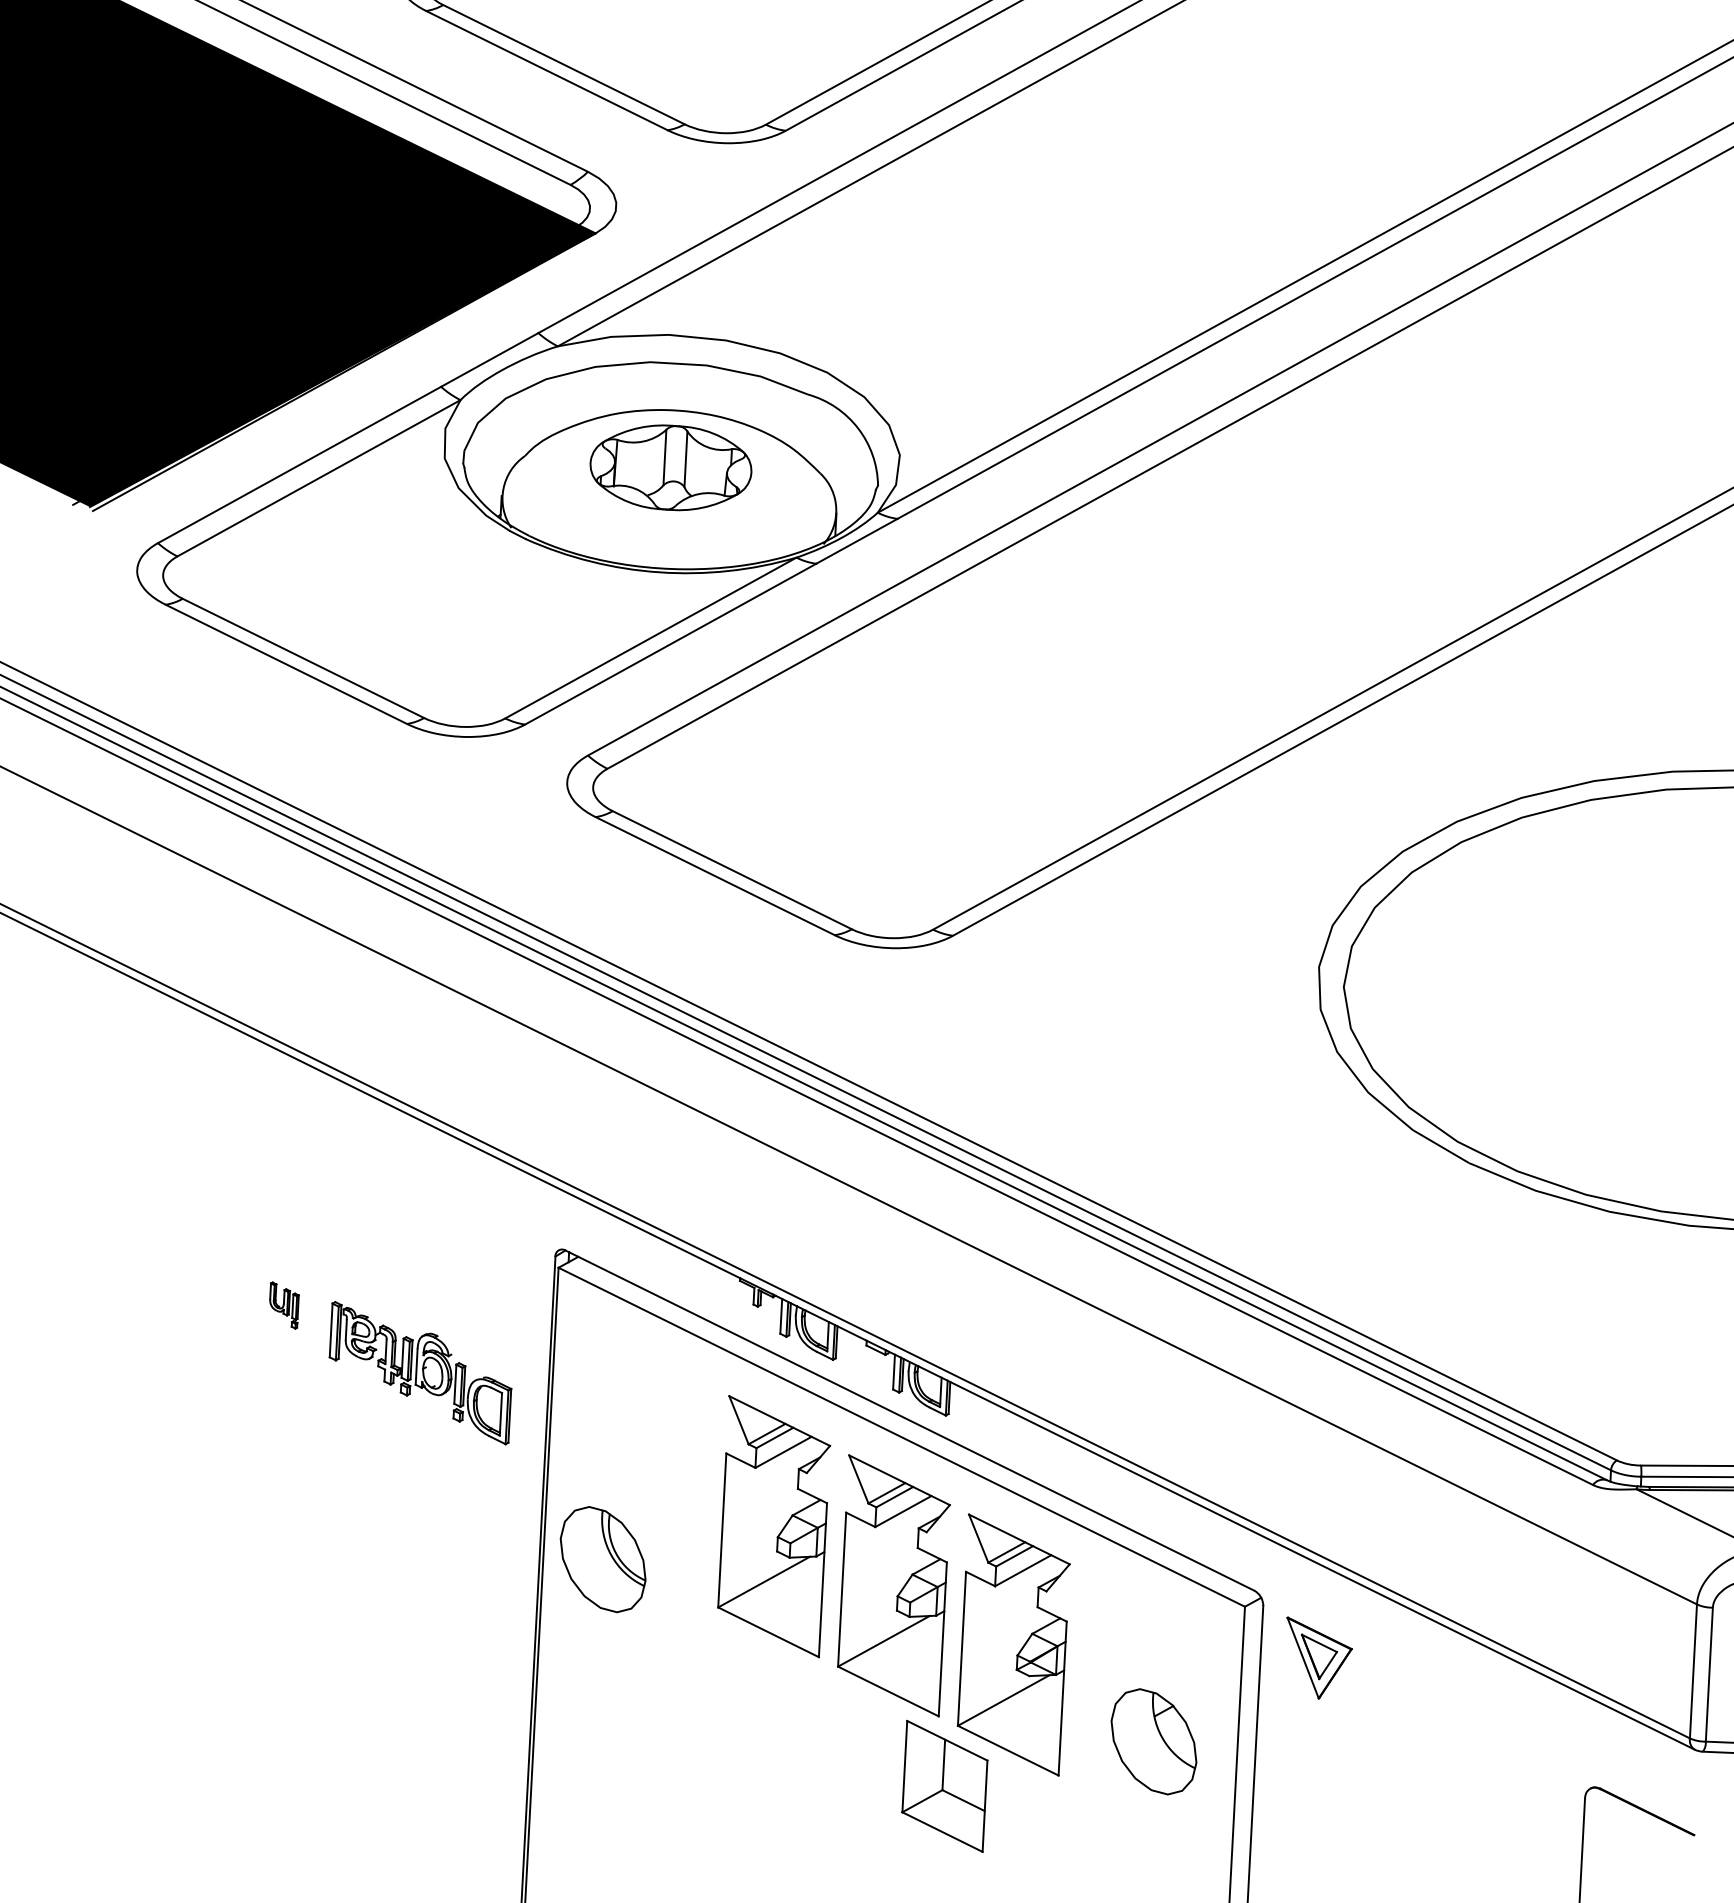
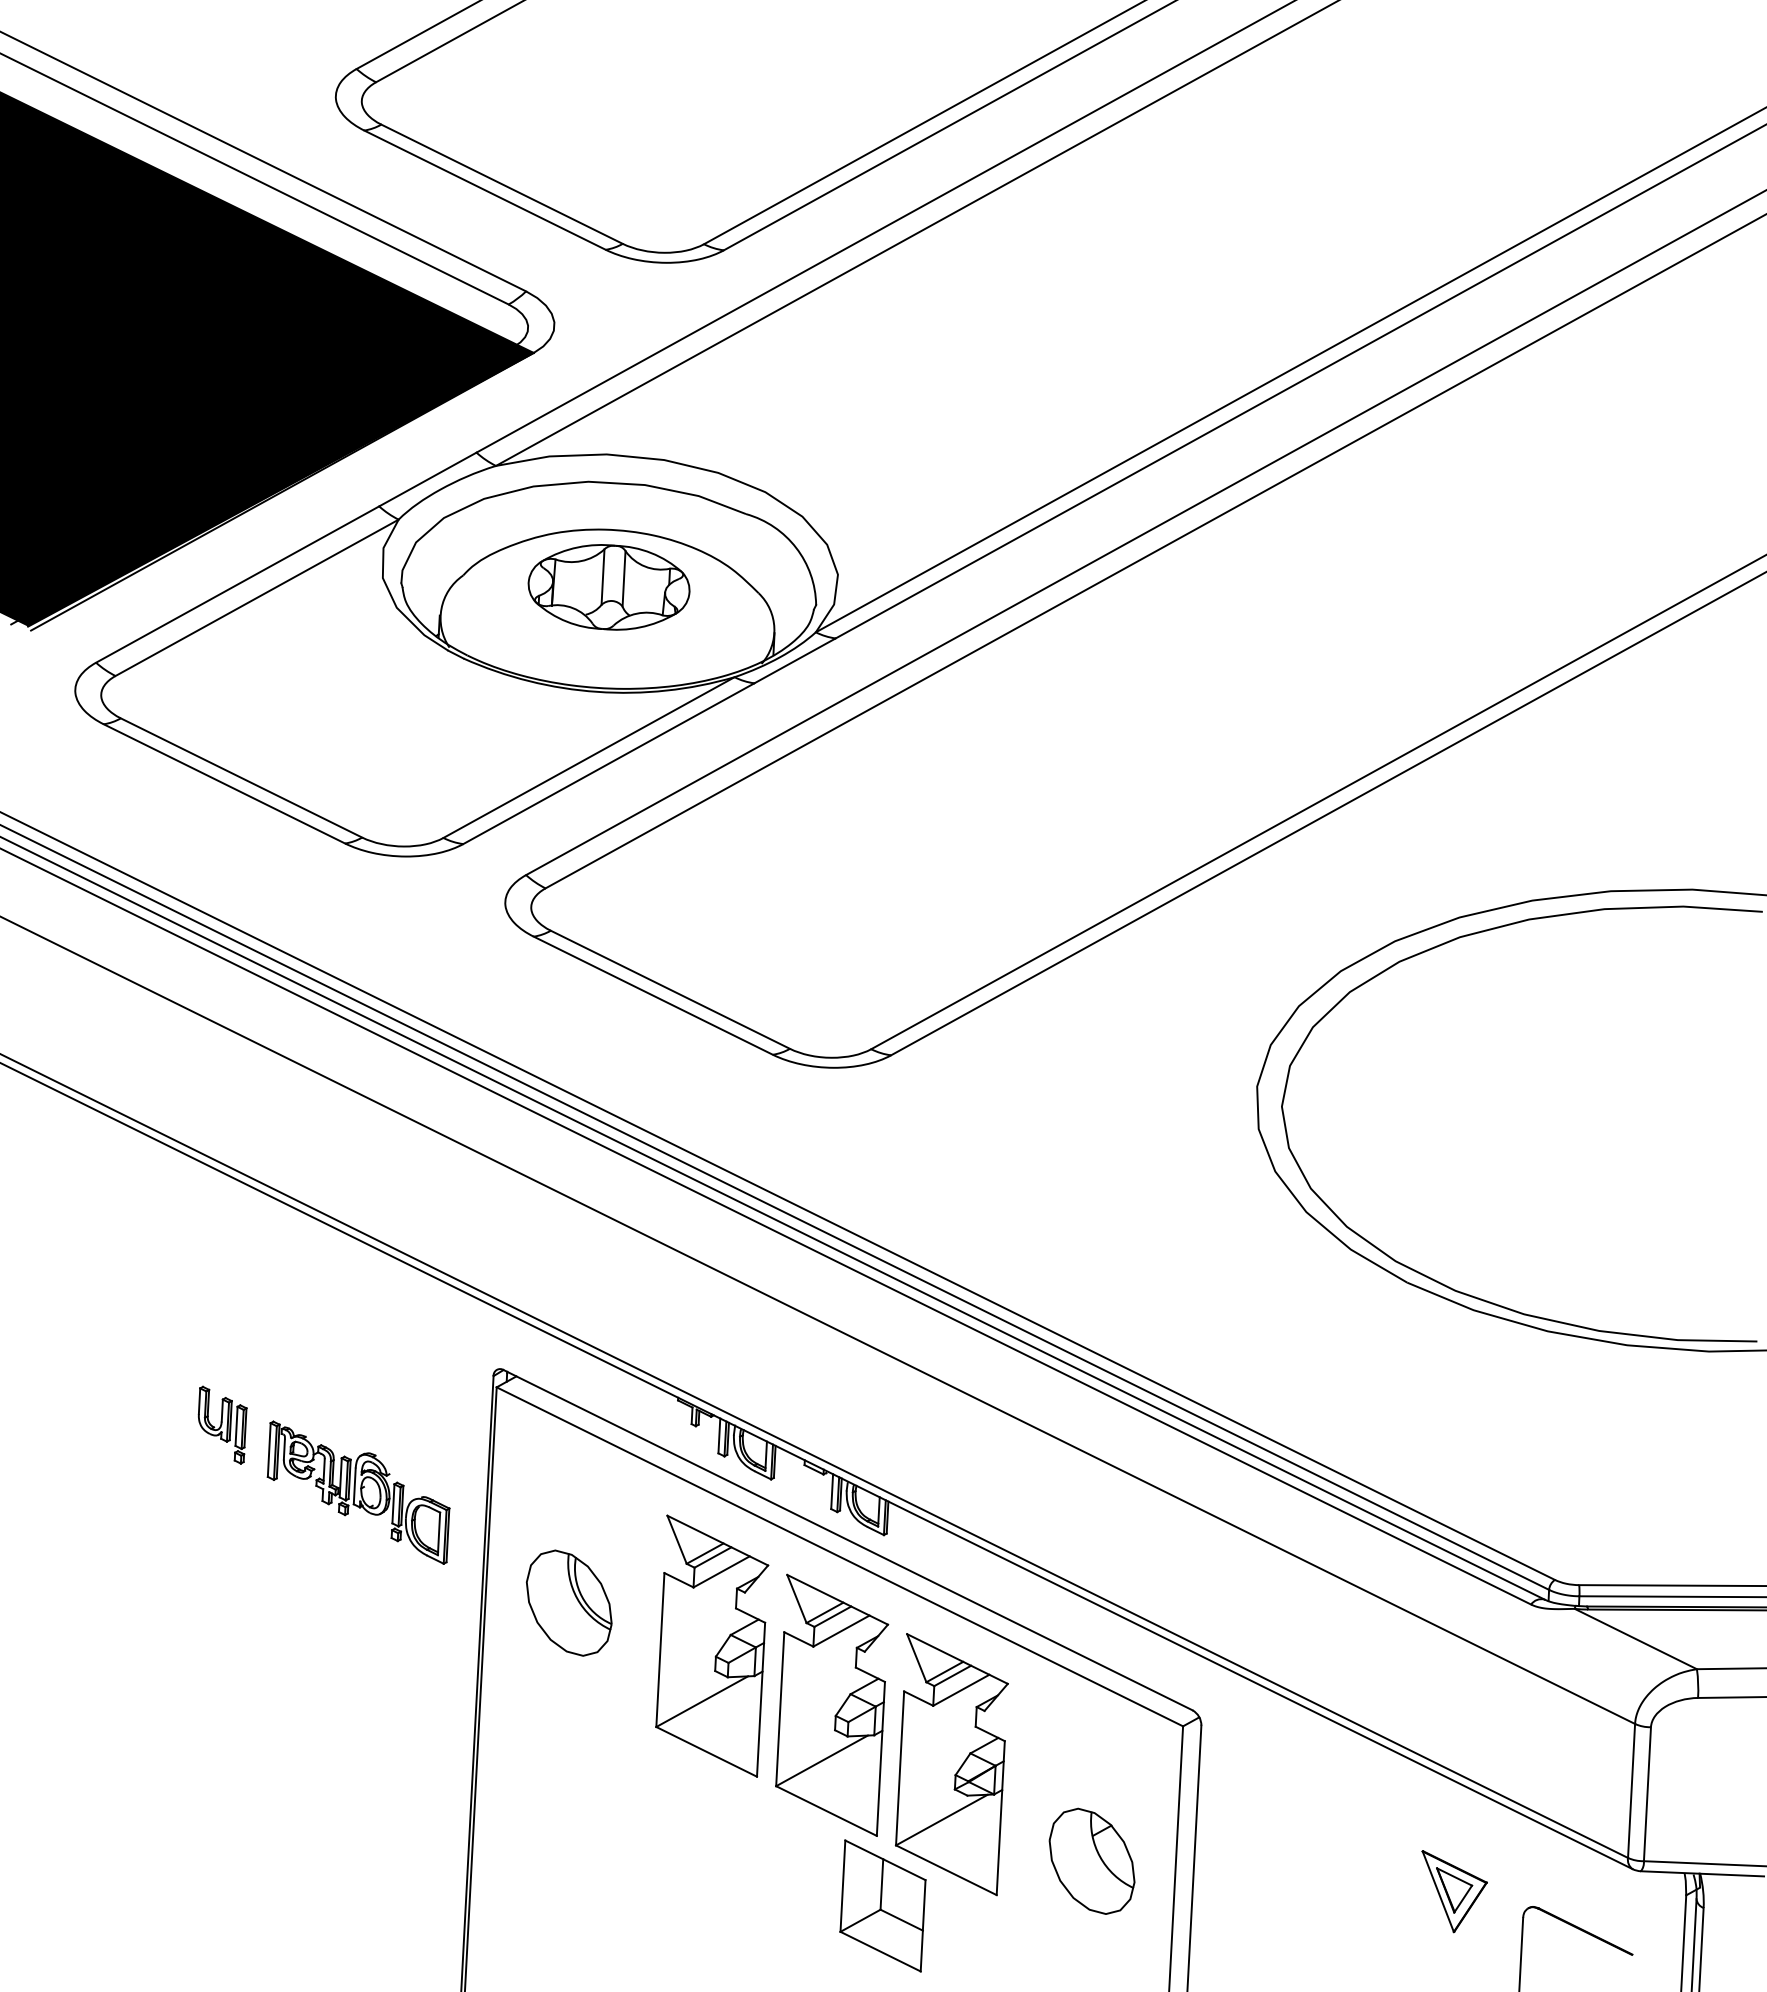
part: (284, 1304) -> (222, 1424), size x1.67
part: (602, 1558) -> (568, 1602), moved
part: (1319, 1657) -> (1454, 1891), moved

